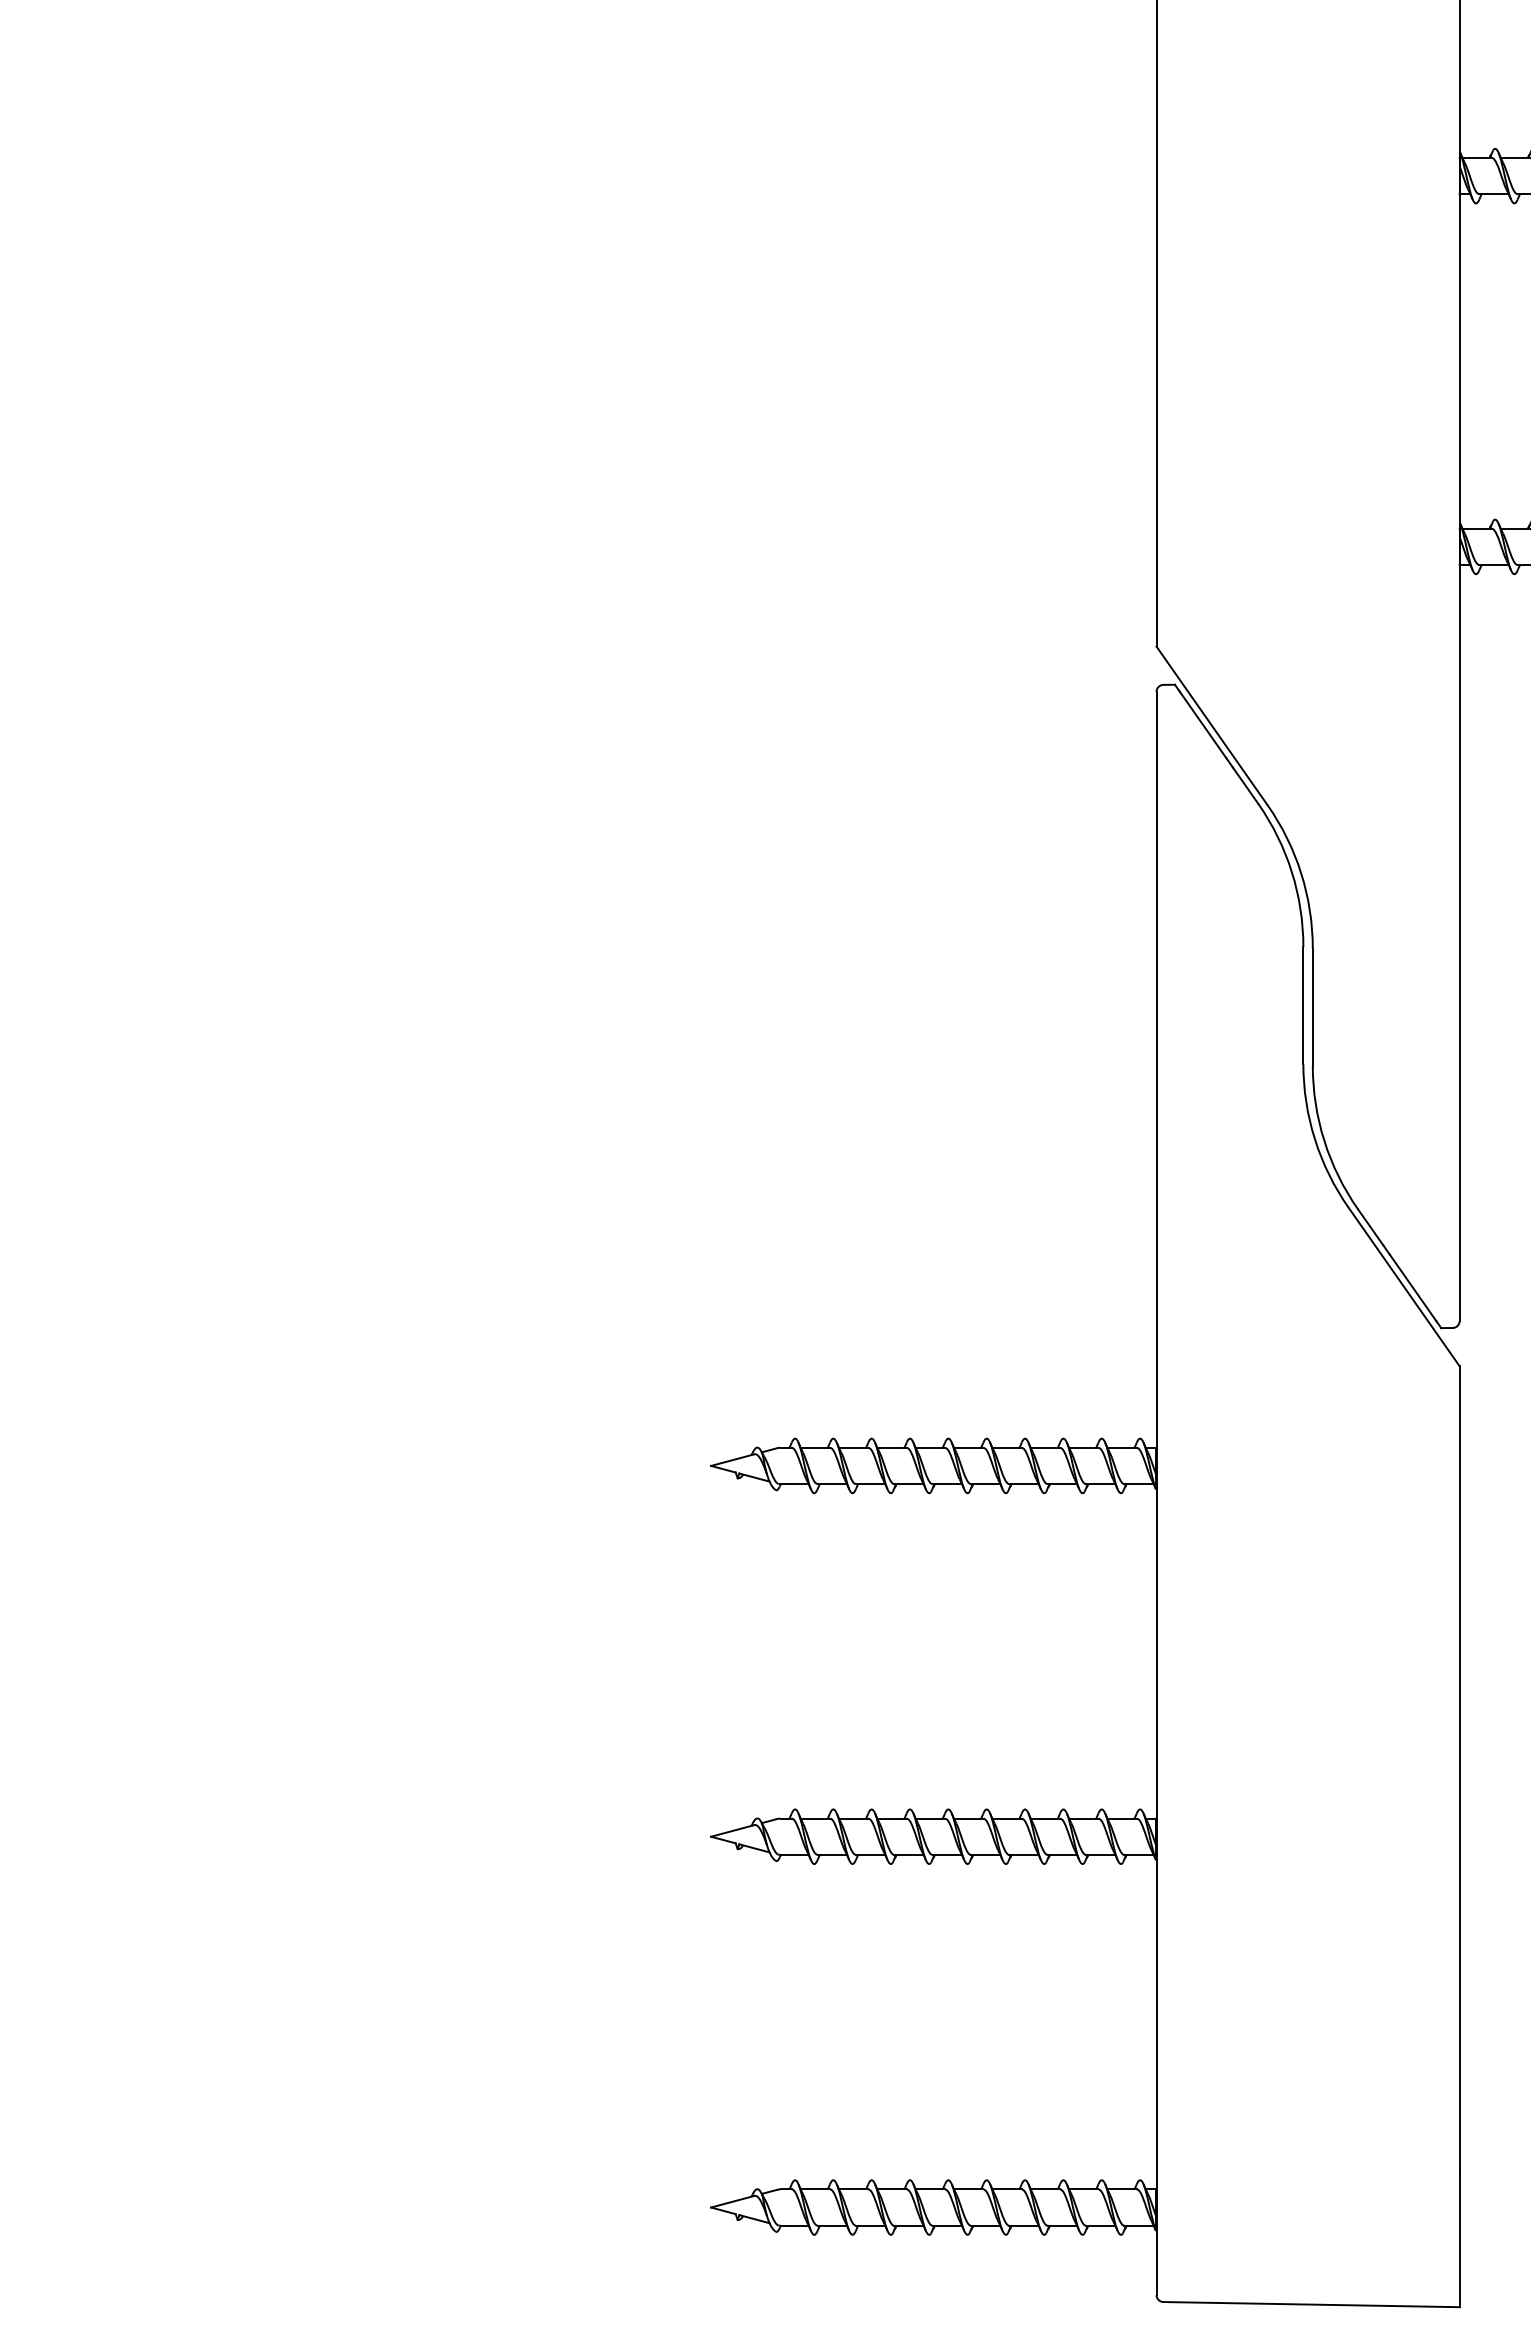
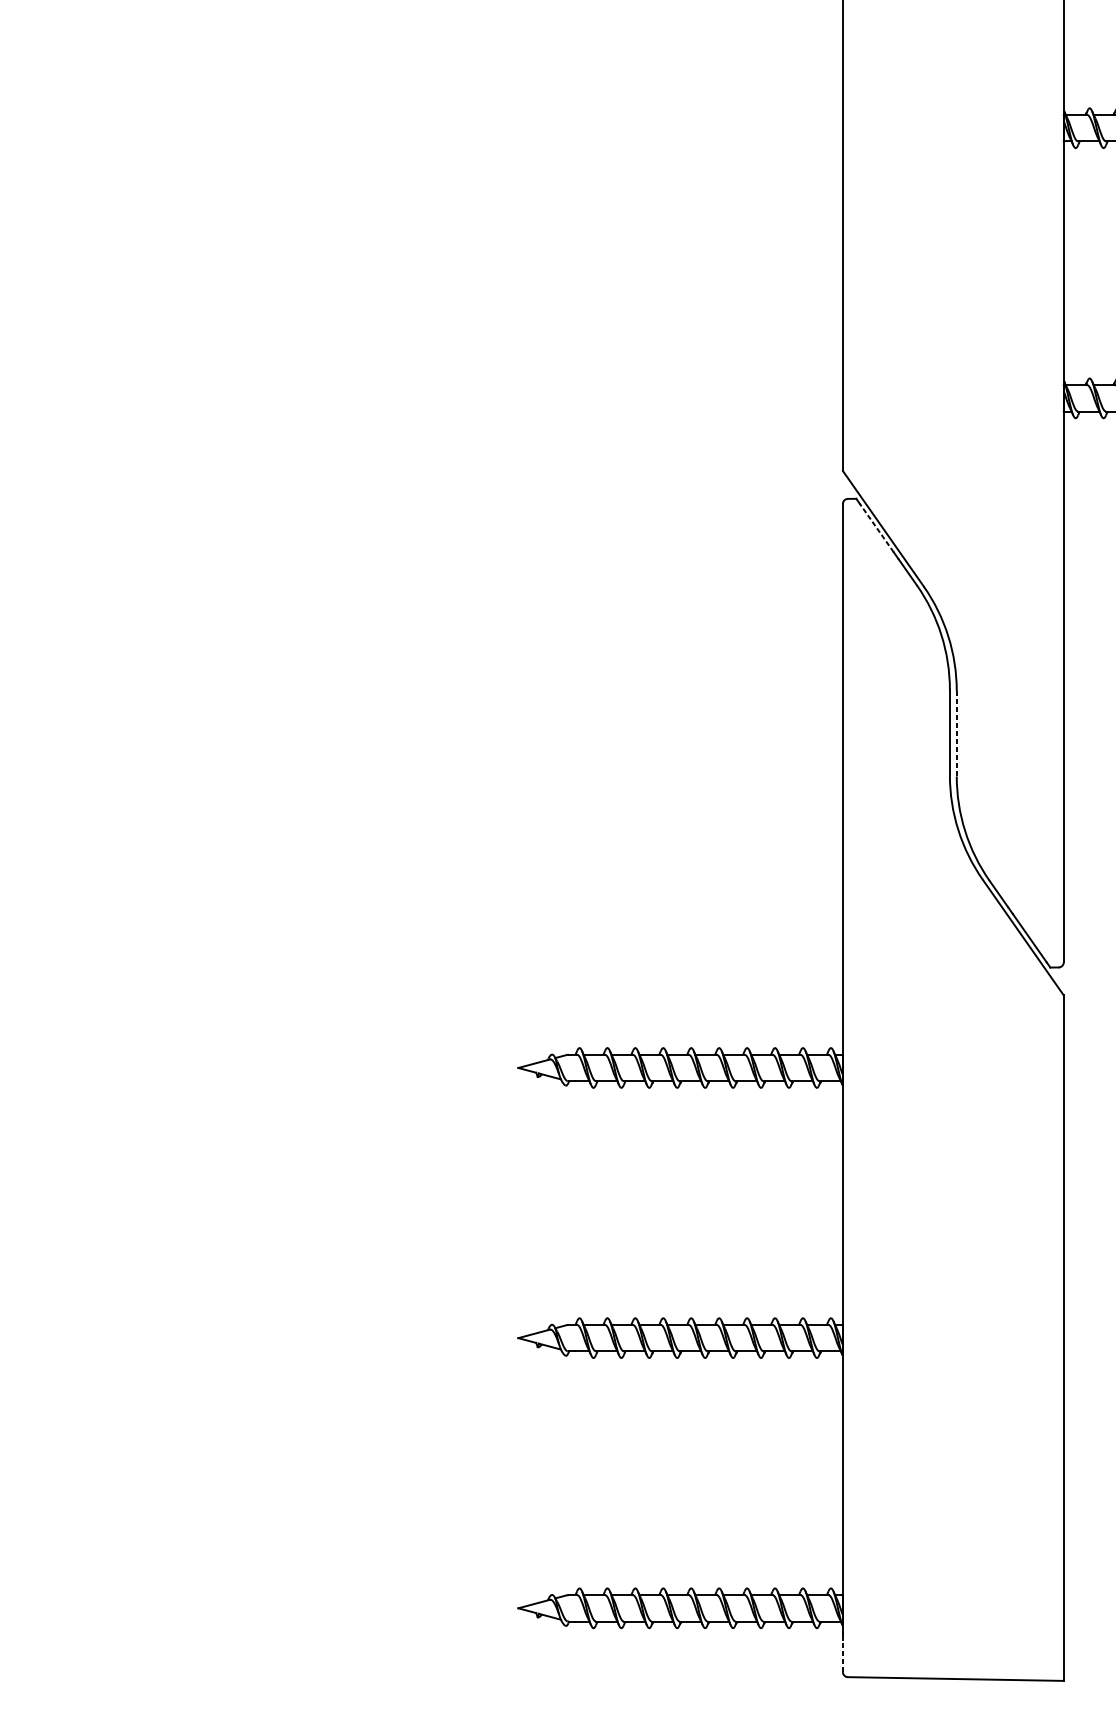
line: (1203, 724) -> (877, 527), solid -> dashed
line: (1312, 1007) -> (956, 733), solid -> dashed
line: (1156, 2272) -> (842, 1655), solid -> dashed

